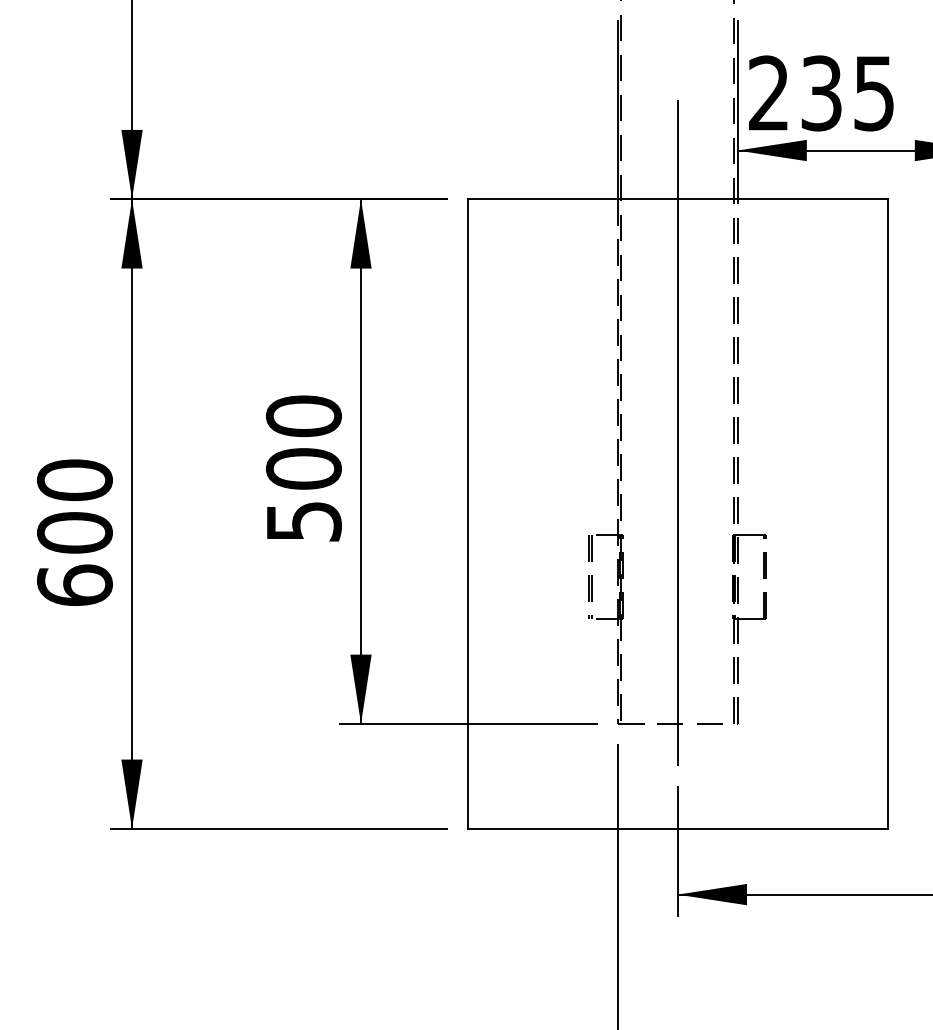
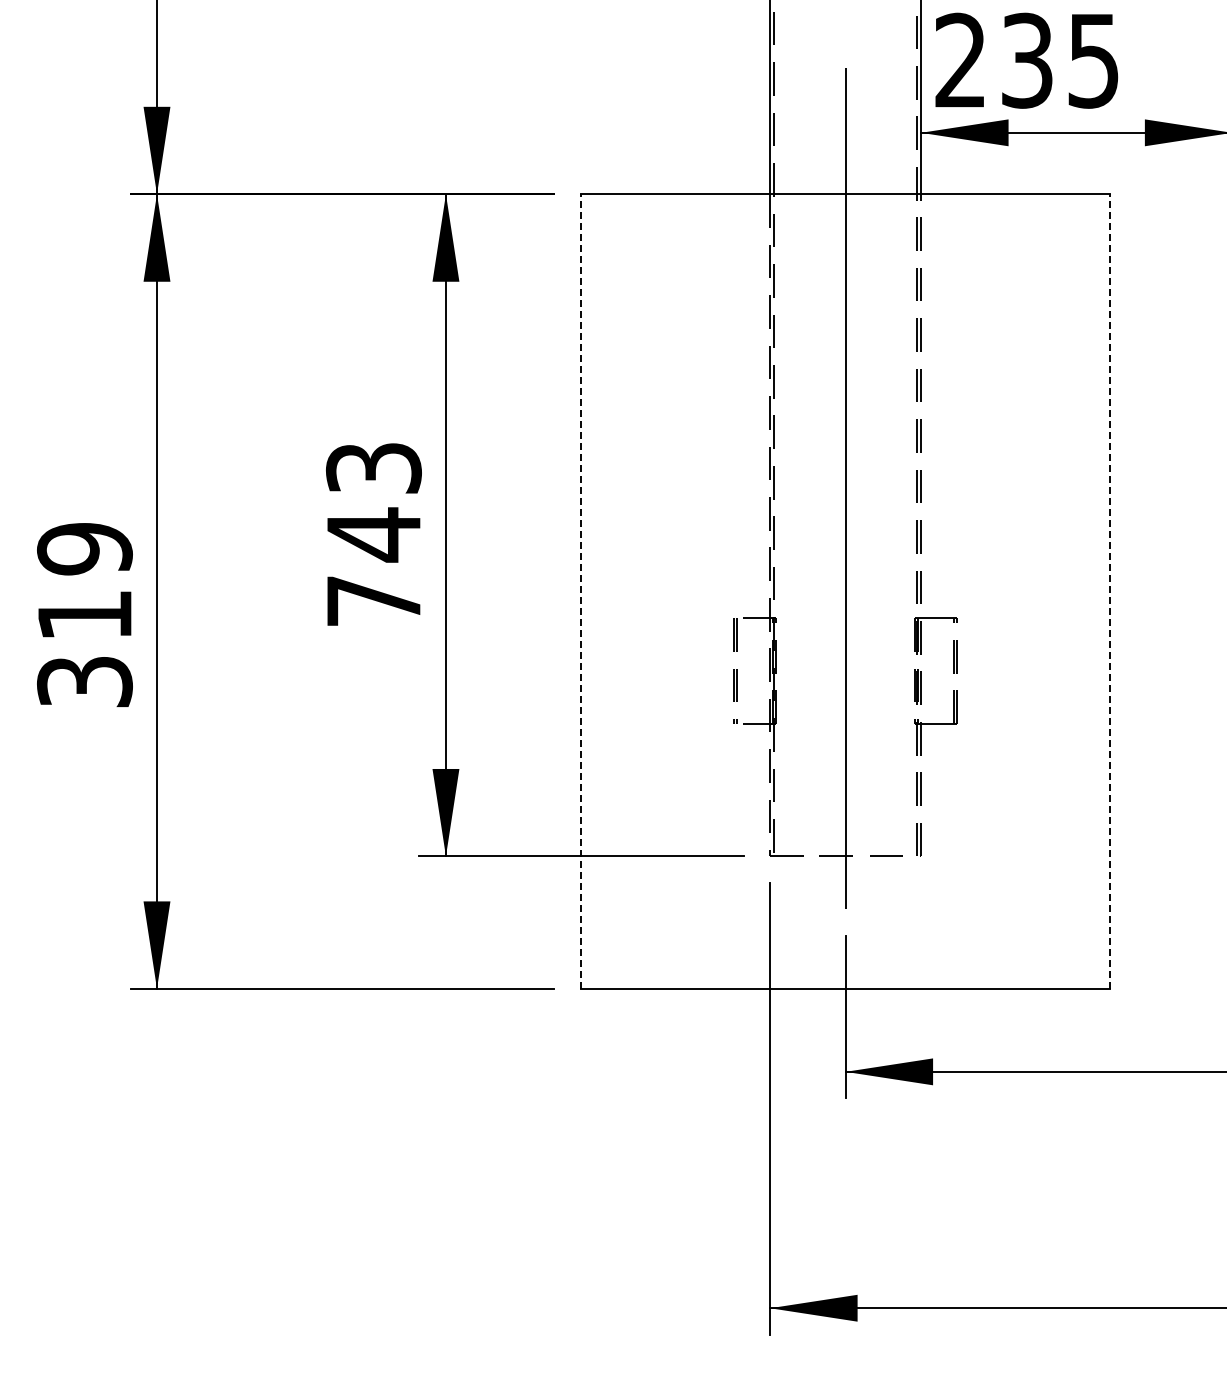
text: (303, 468) -> (373, 534), 500 -> 743
line: (467, 513) -> (580, 591), solid -> dashed
line: (887, 513) -> (1110, 591), solid -> dashed
text: (74, 532) -> (84, 614), 600 -> 319

